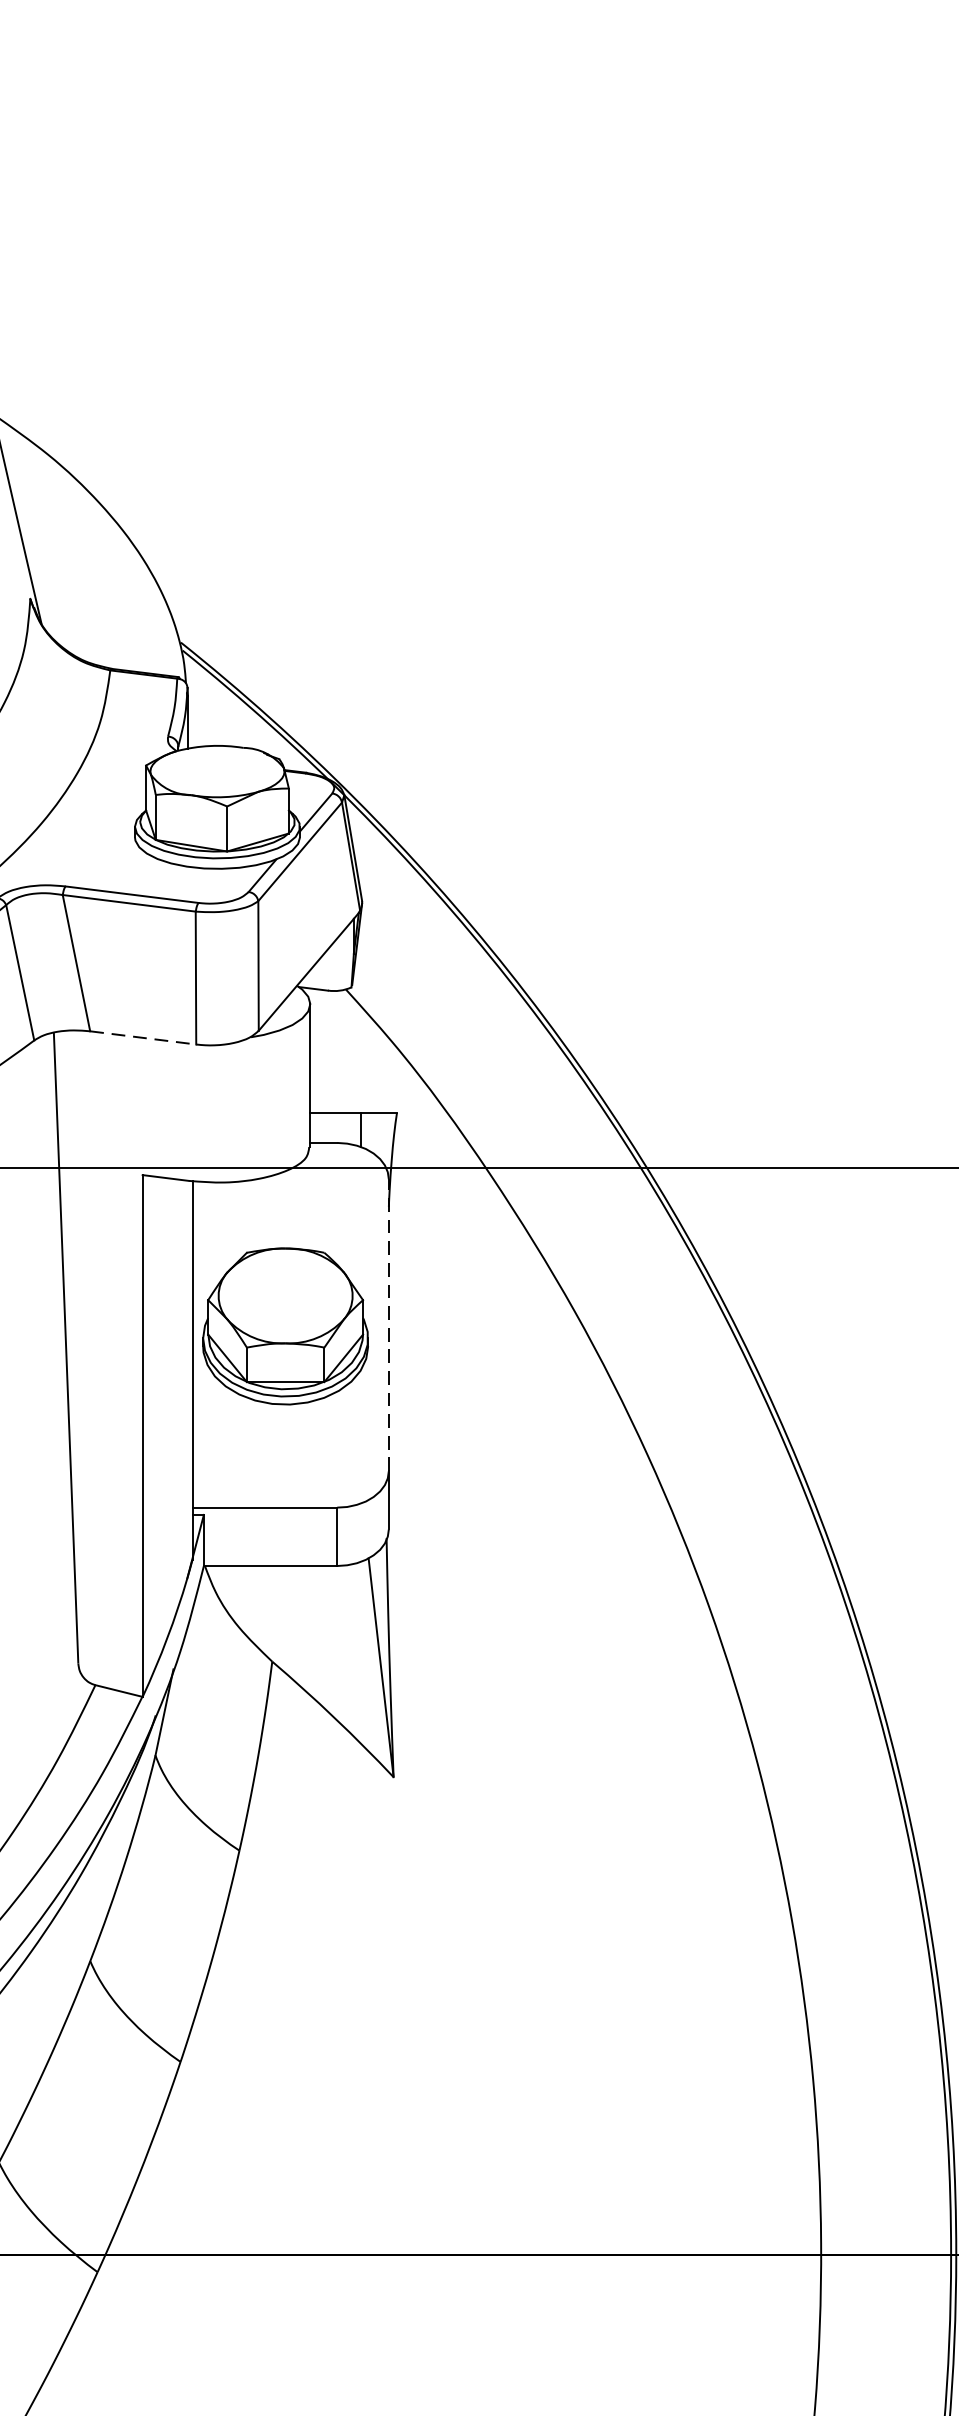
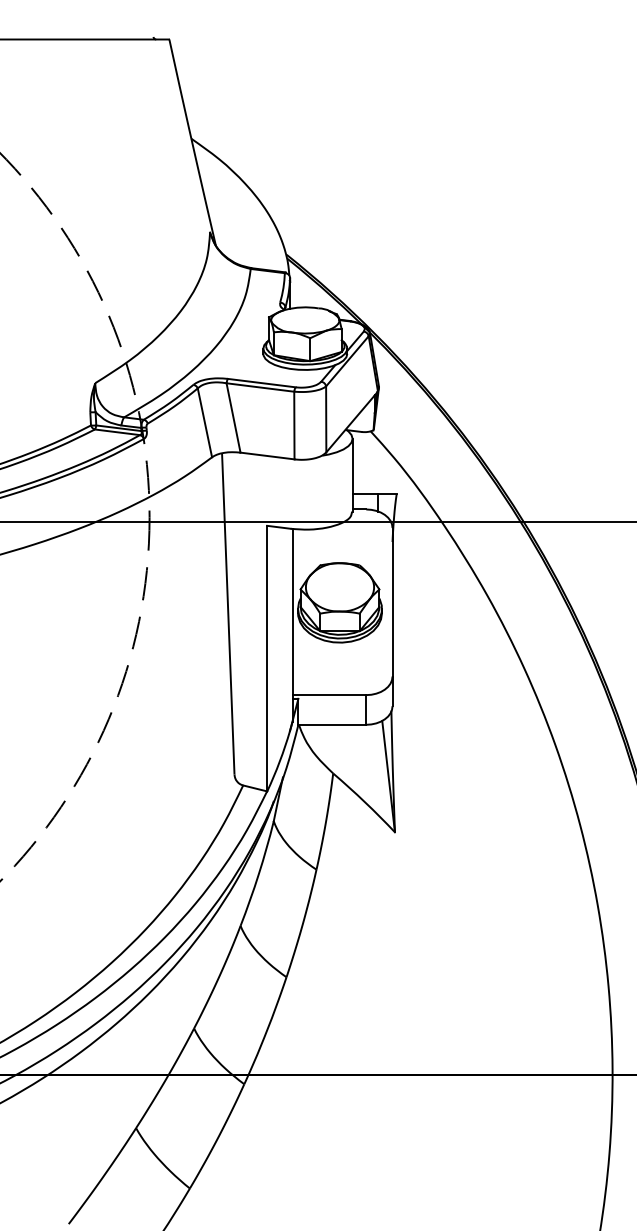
line: (145, 1038) -> (268, 456), dashed -> solid
line: (388, 1323) -> (392, 601), dashed -> solid

